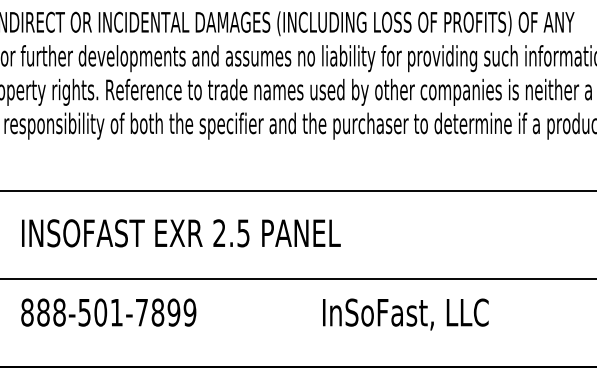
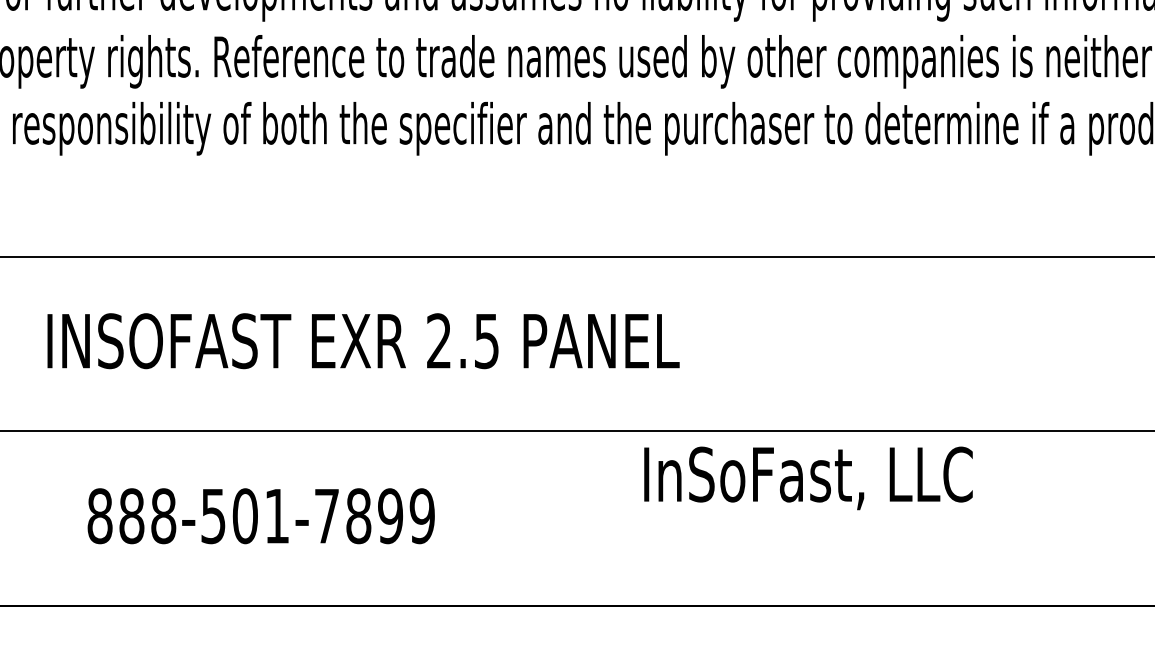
text: (108, 312) -> (260, 515), moved
text: (405, 314) -> (807, 478), moved

